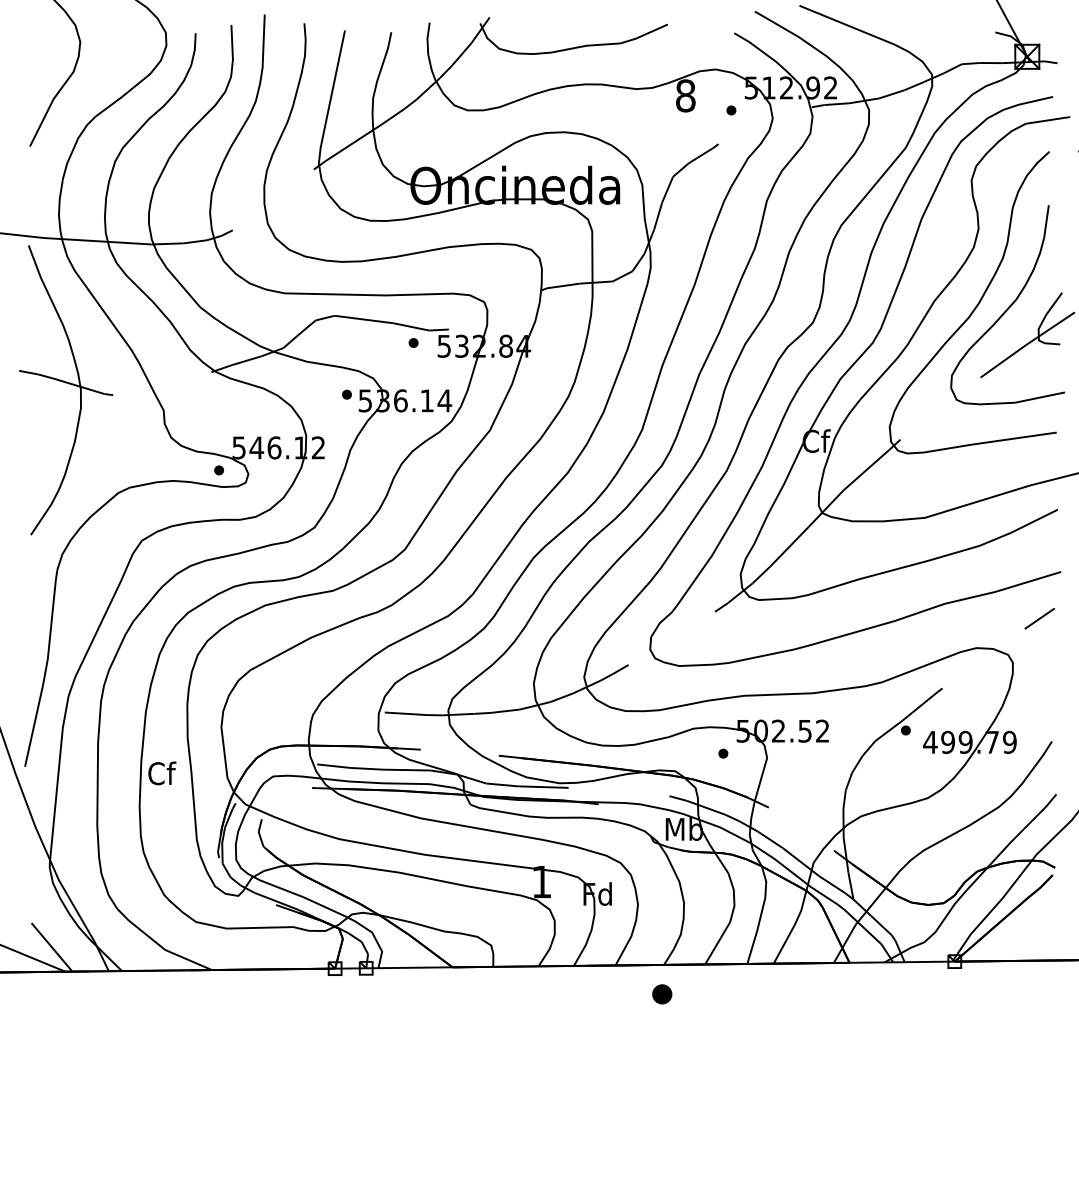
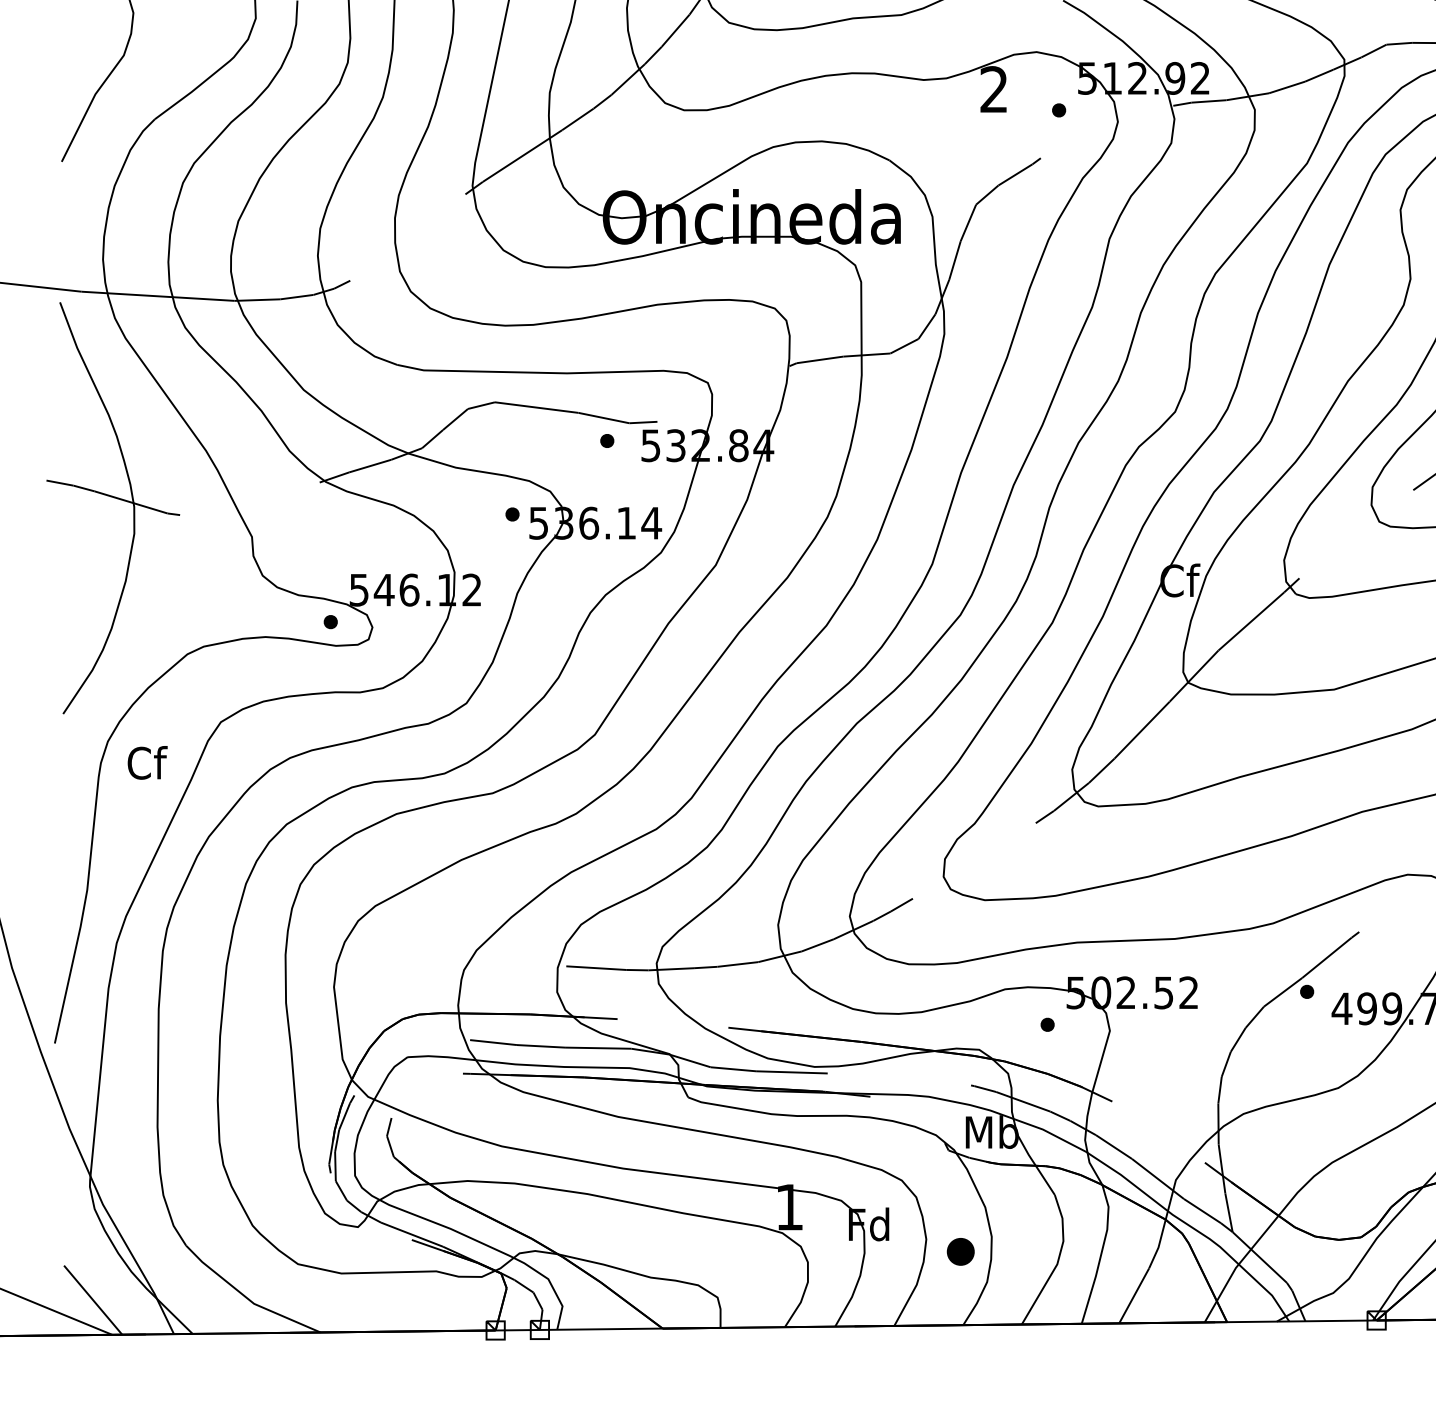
text: (685, 95) -> (993, 89), 8 -> 2
text: (162, 773) -> (147, 762), moved
part: (662, 994) -> (961, 1252), moved

